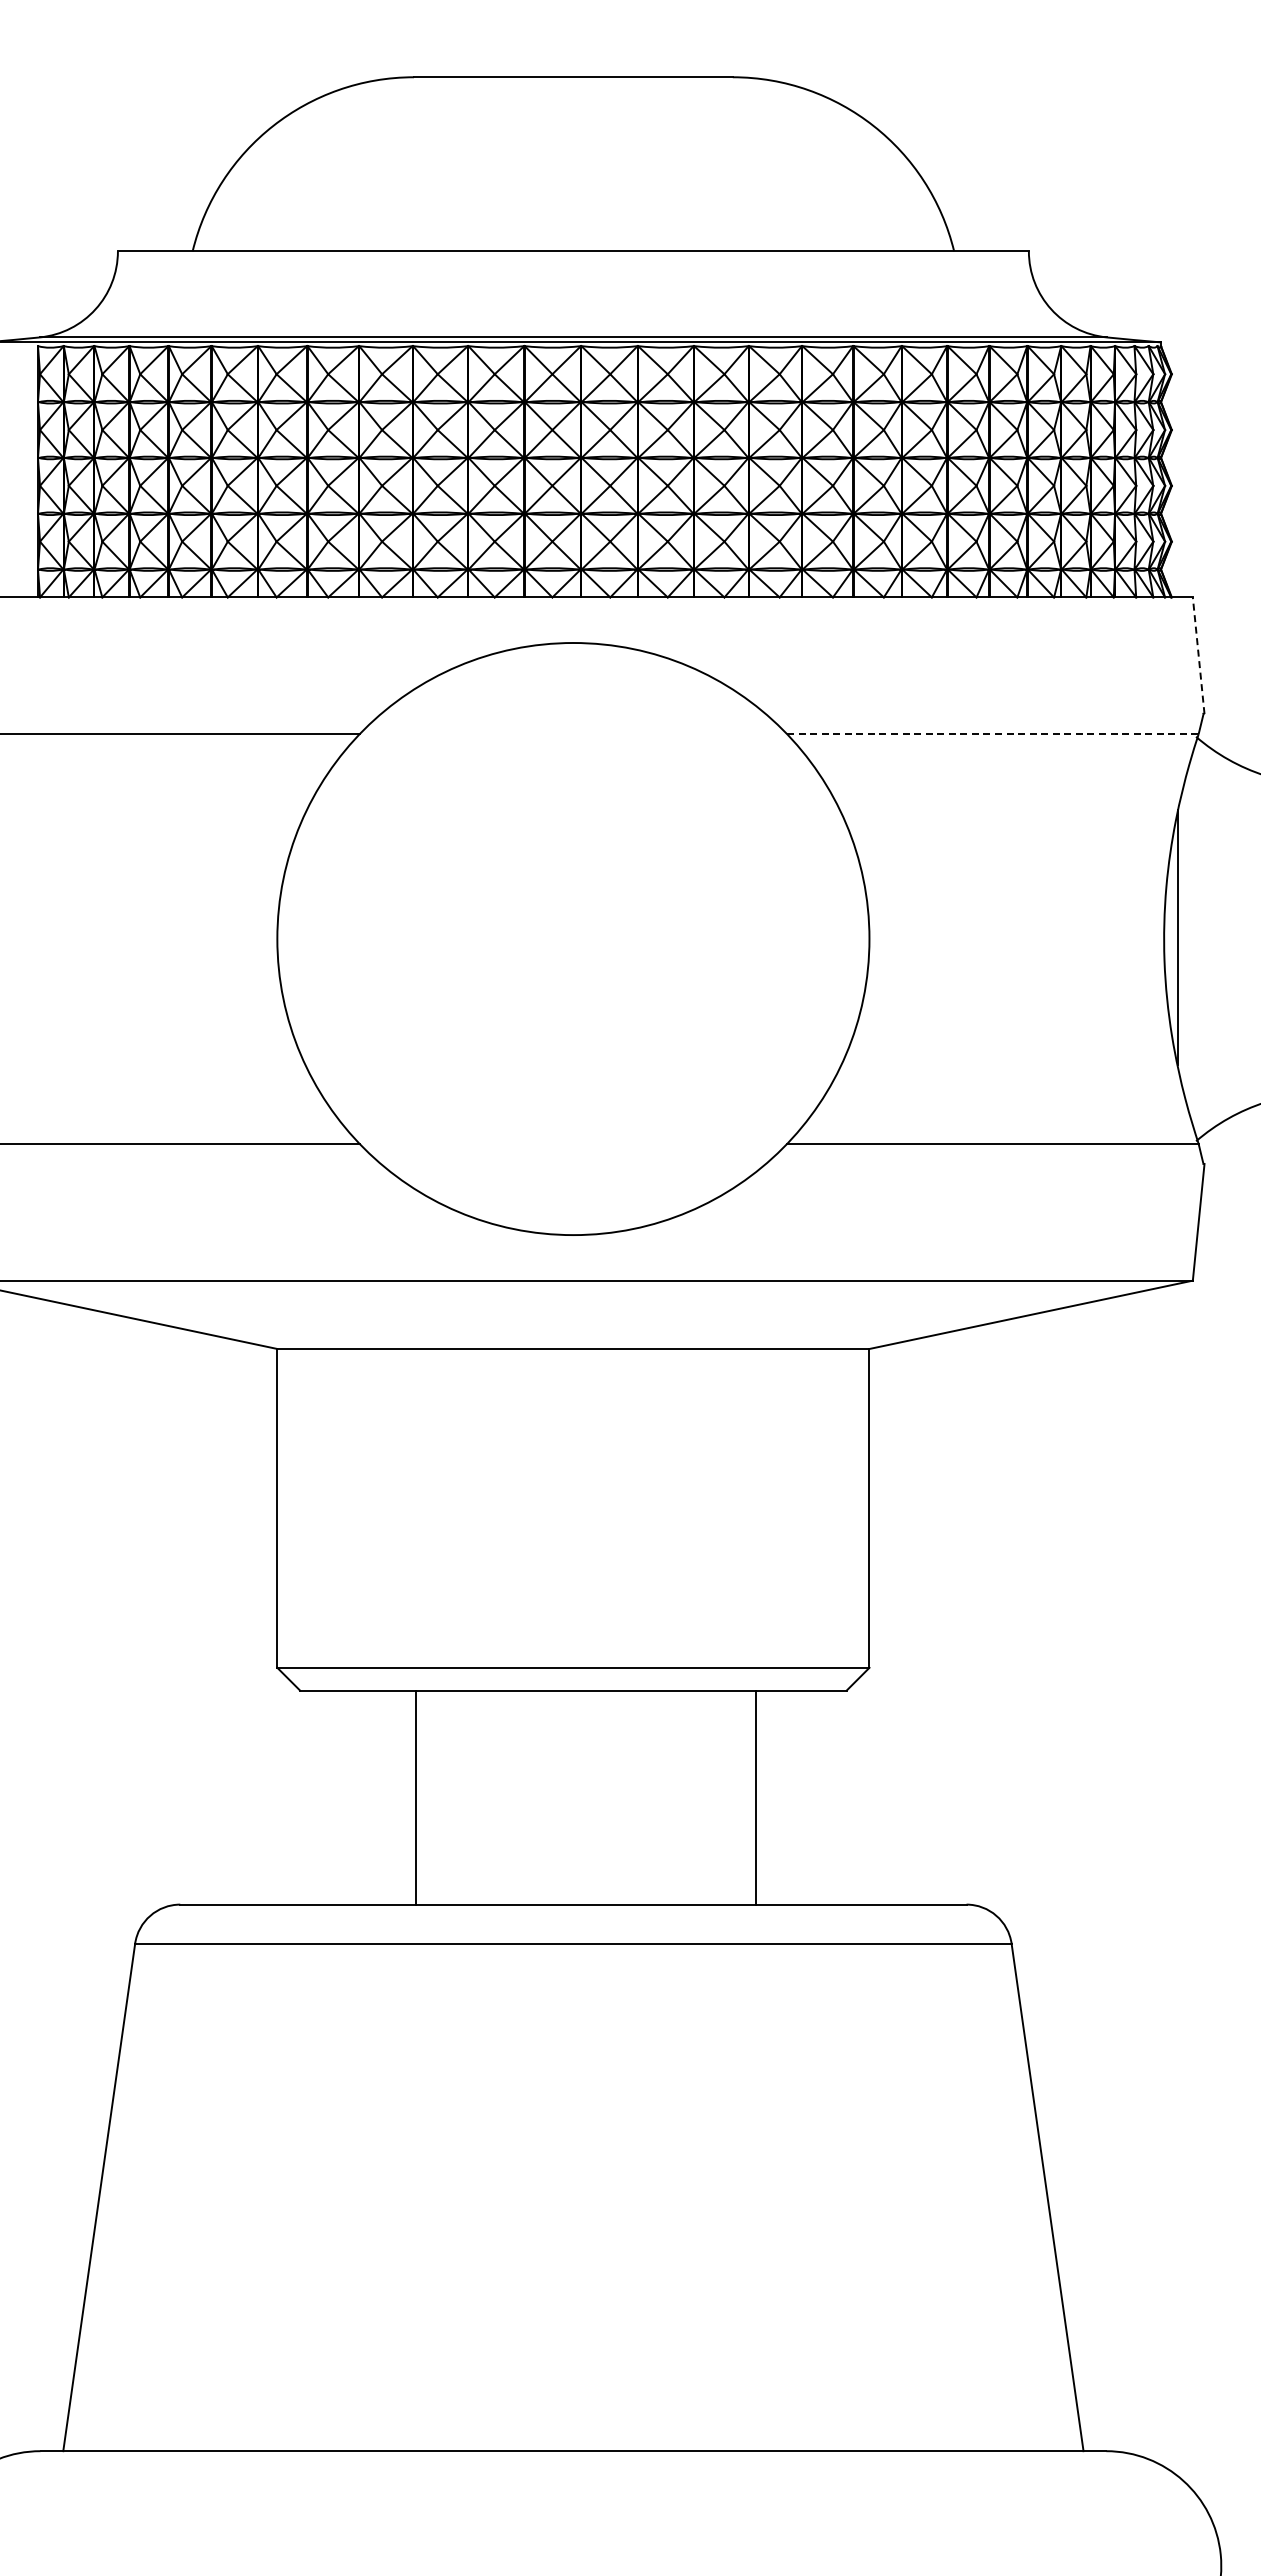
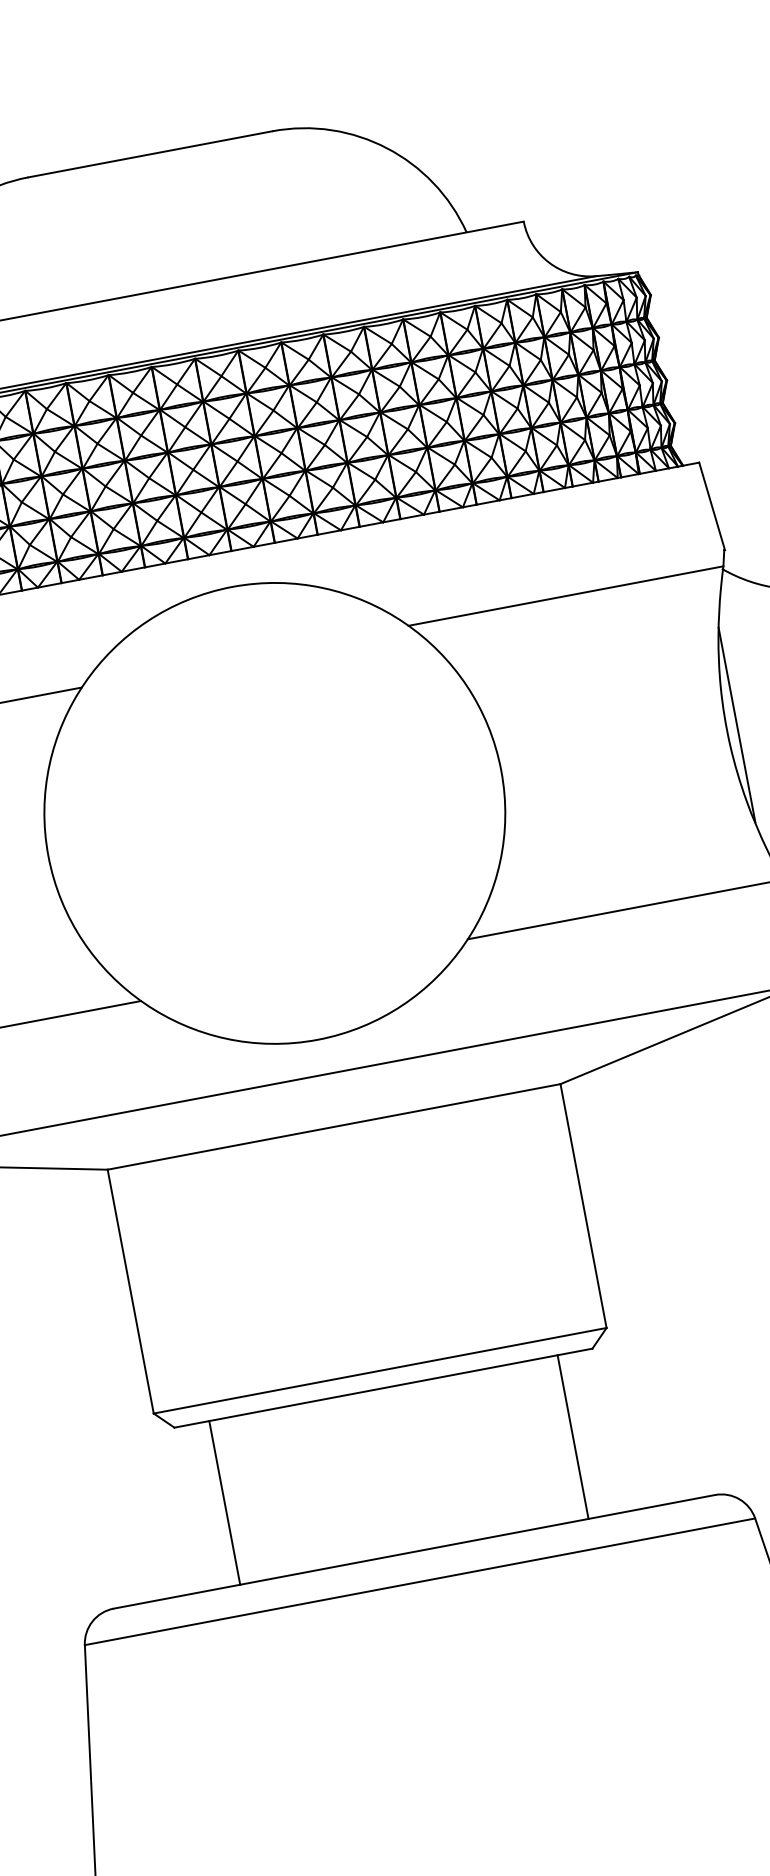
line: (1198, 655) -> (711, 506), dashed -> solid
line: (992, 734) -> (565, 596), dashed -> solid
line: (415, 1797) -> (224, 1502), moved
line: (756, 1797) -> (573, 1436), moved

